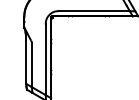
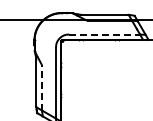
line: (95, 11) -> (105, 34), solid -> dashed
line: (32, 64) -> (42, 87), solid -> dashed

